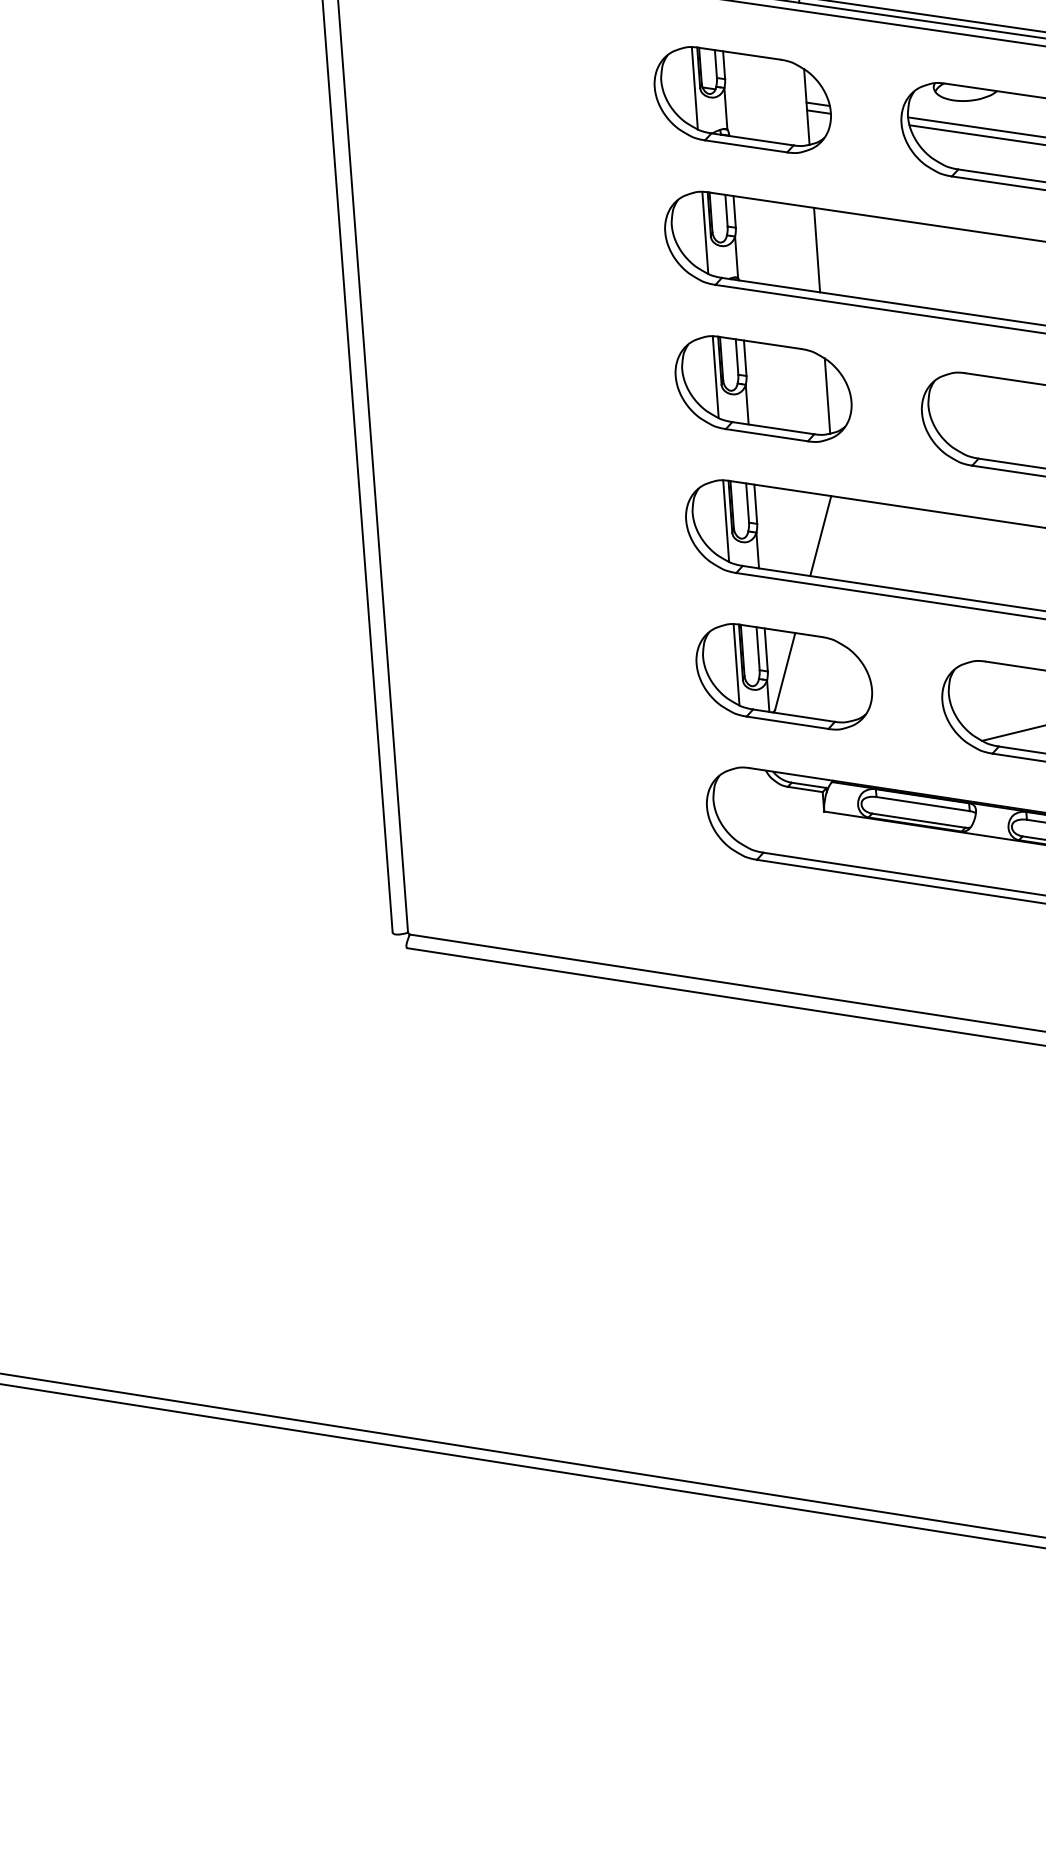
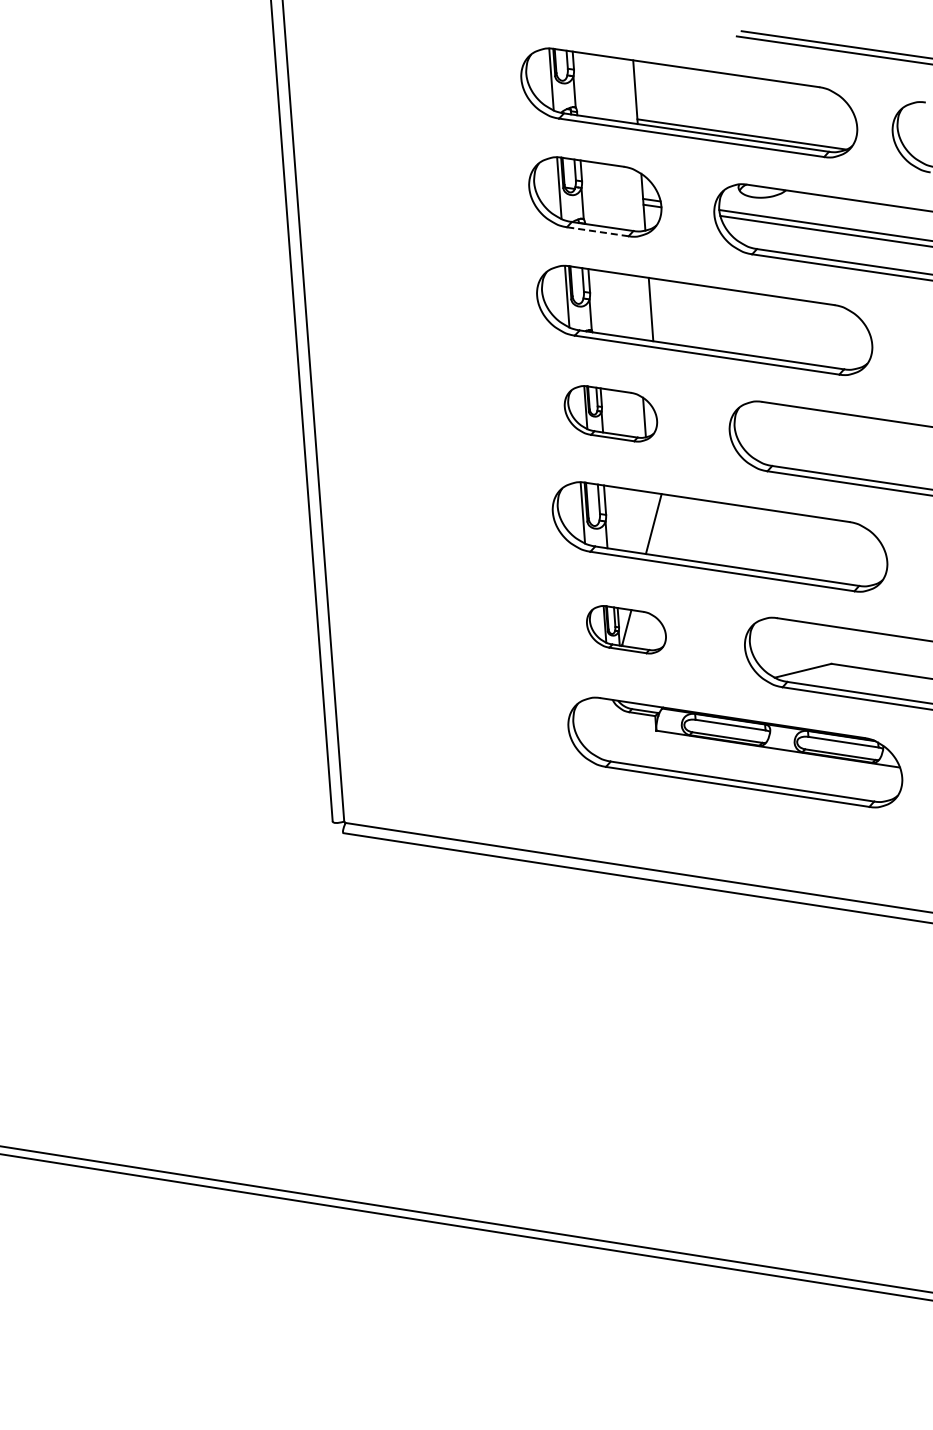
line: (745, 146) -> (597, 231), solid -> dashed
part: (763, 388) -> (610, 413), size x0.7
part: (784, 676) -> (626, 629), size x0.6

